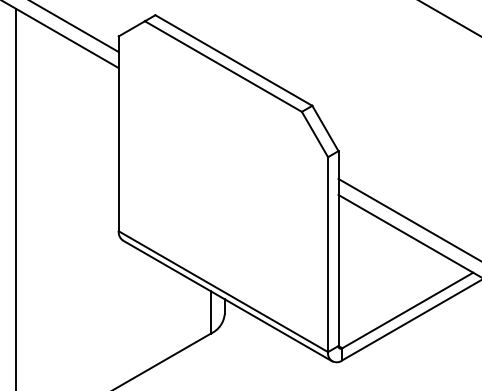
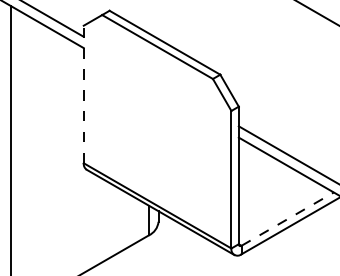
line: (118, 133) -> (83, 94), solid -> dashed
line: (408, 309) -> (288, 218), solid -> dashed

